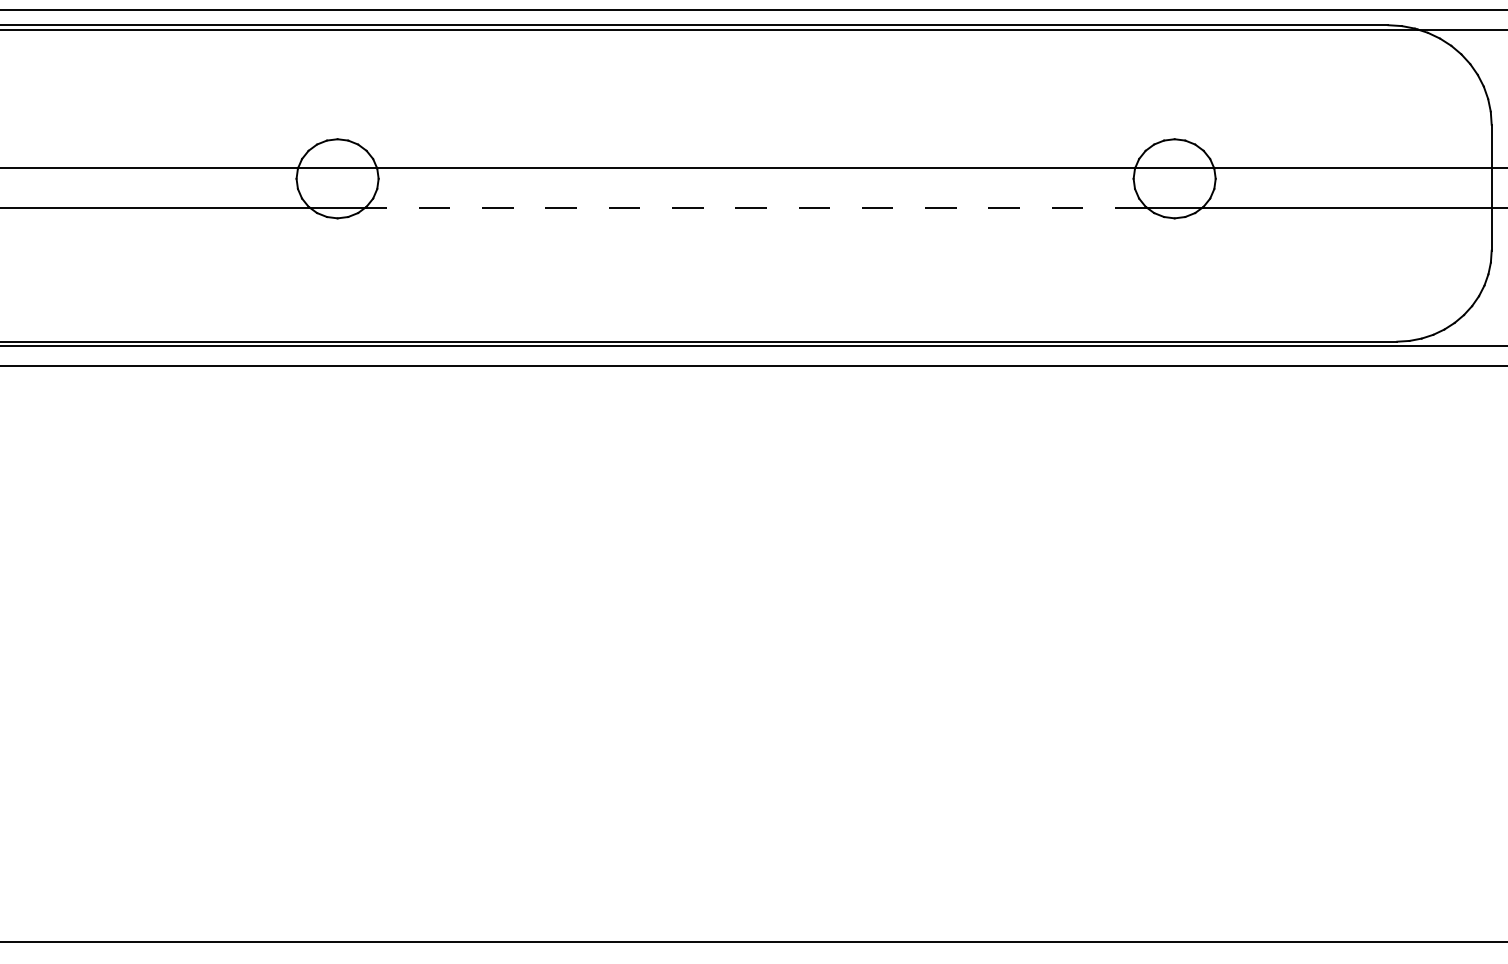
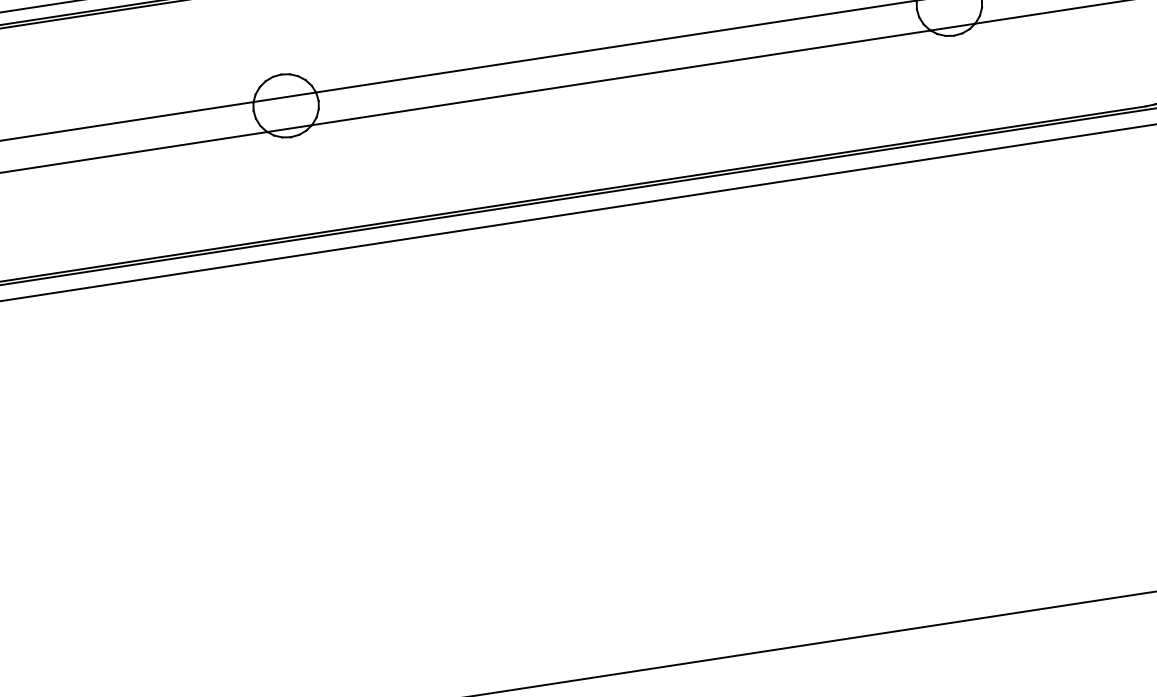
line: (755, 207) -> (620, 77), dashed -> solid

